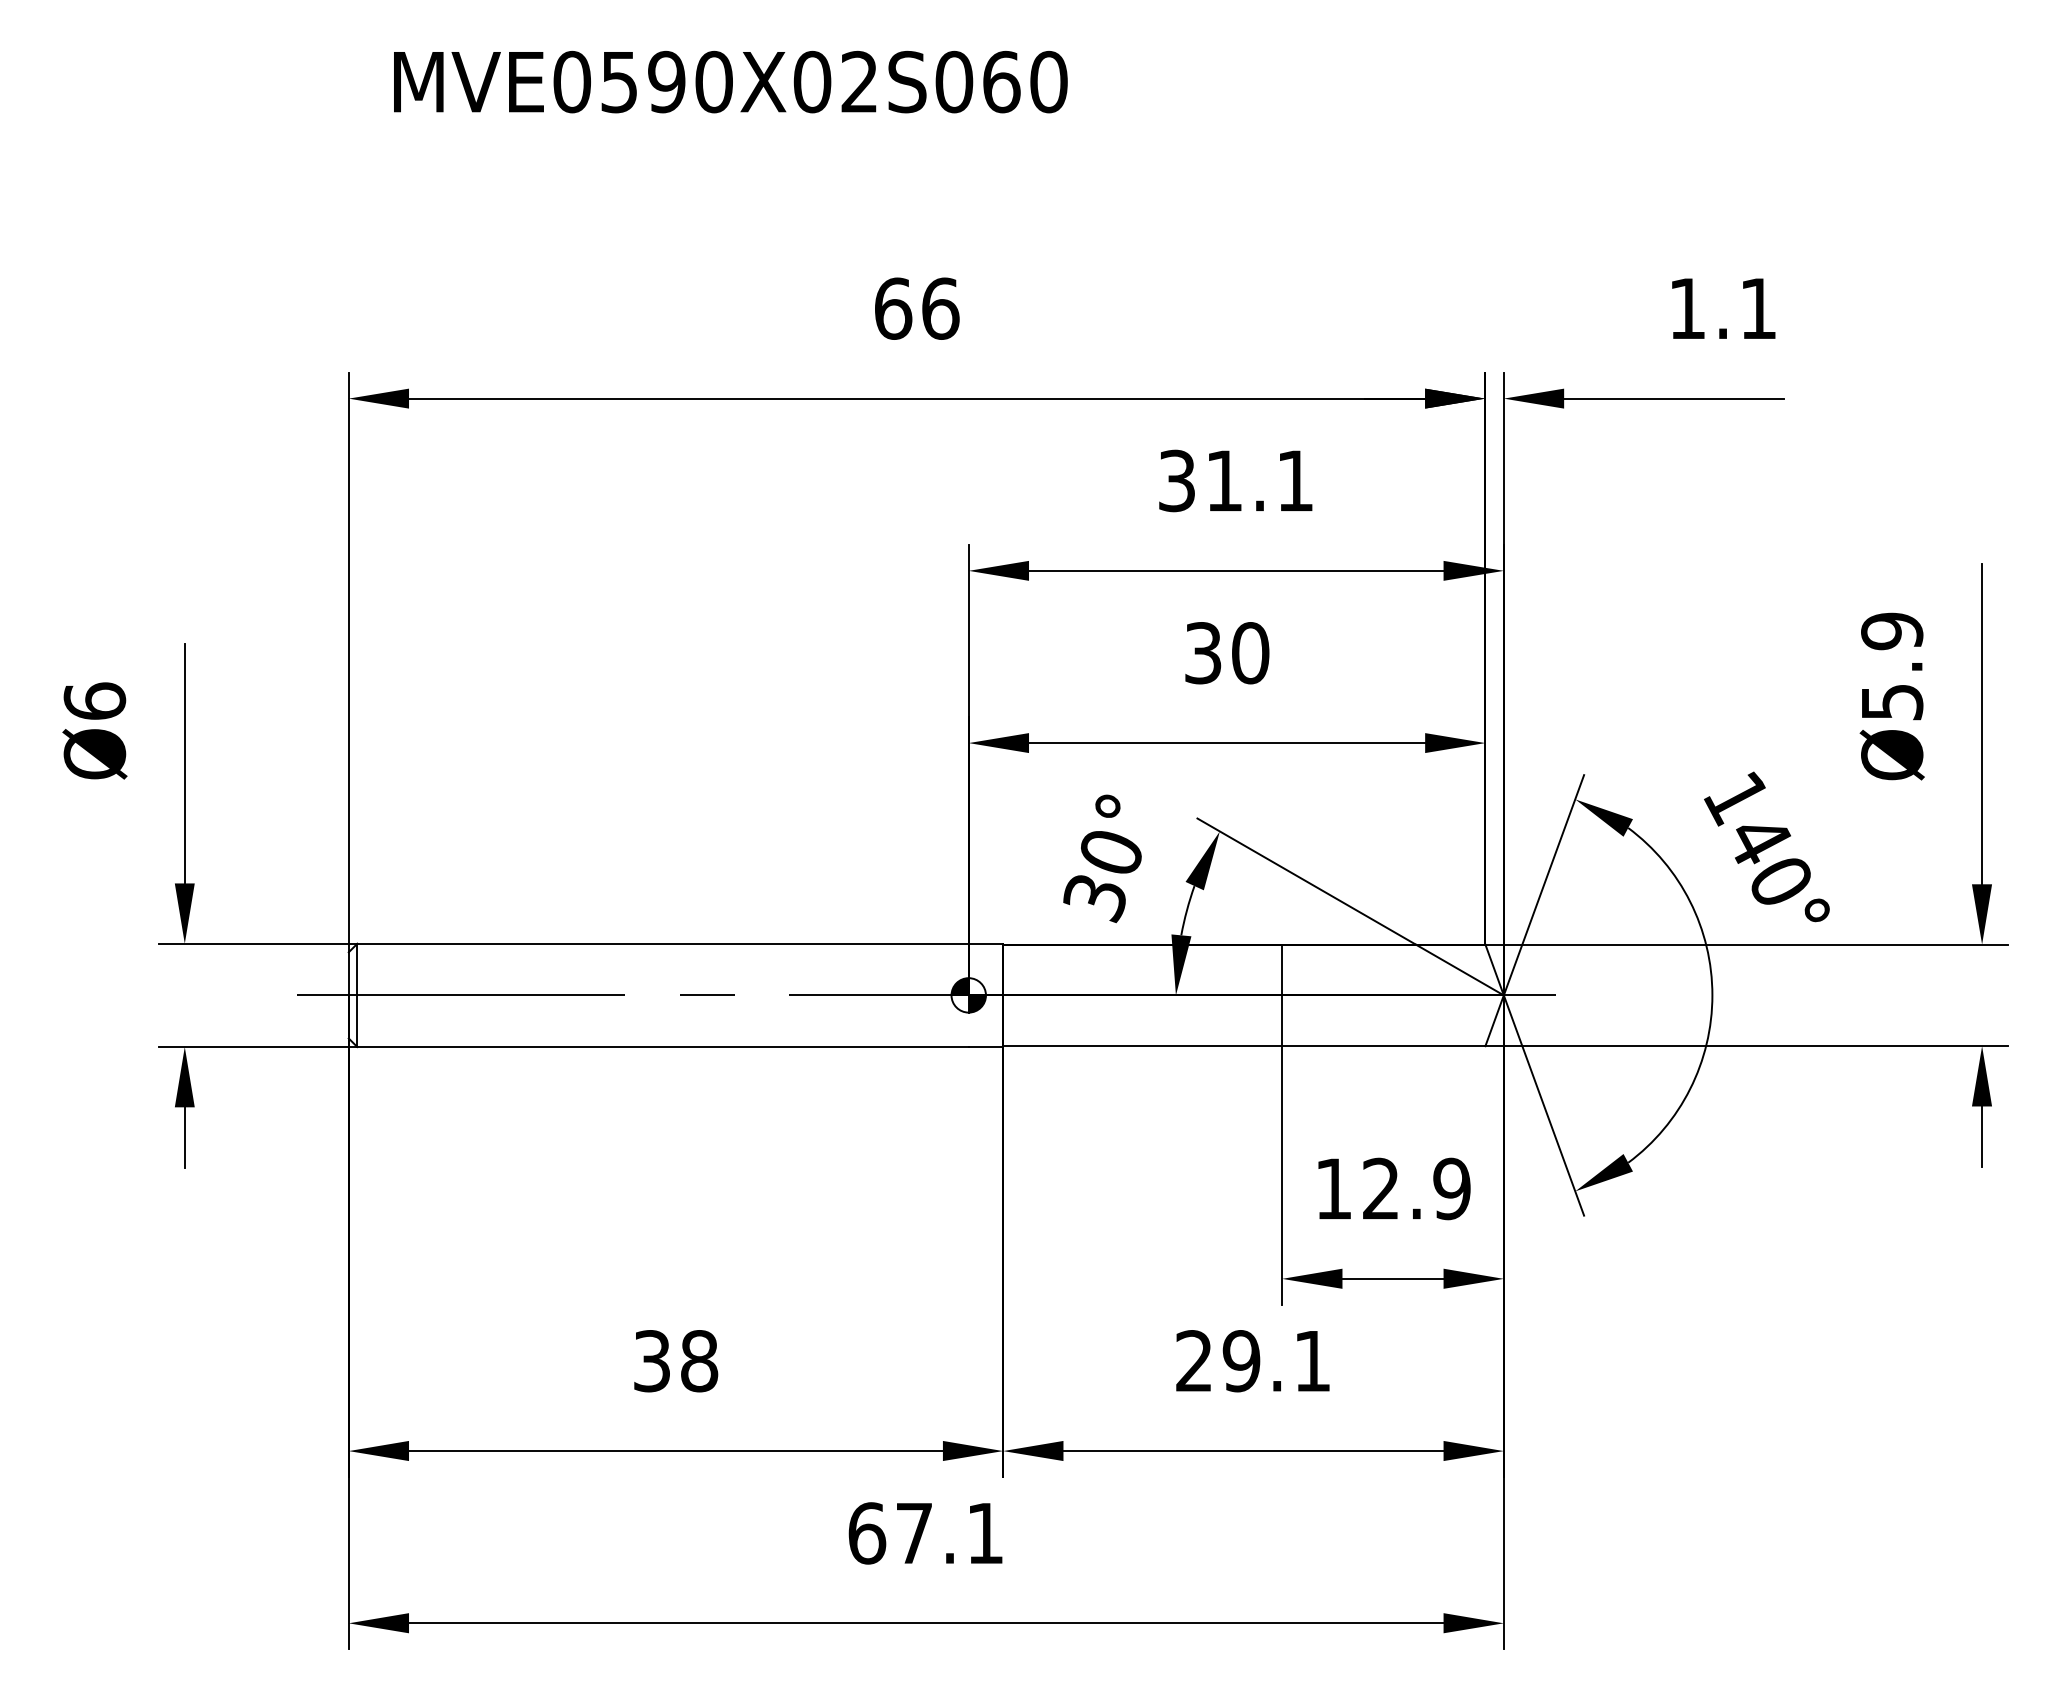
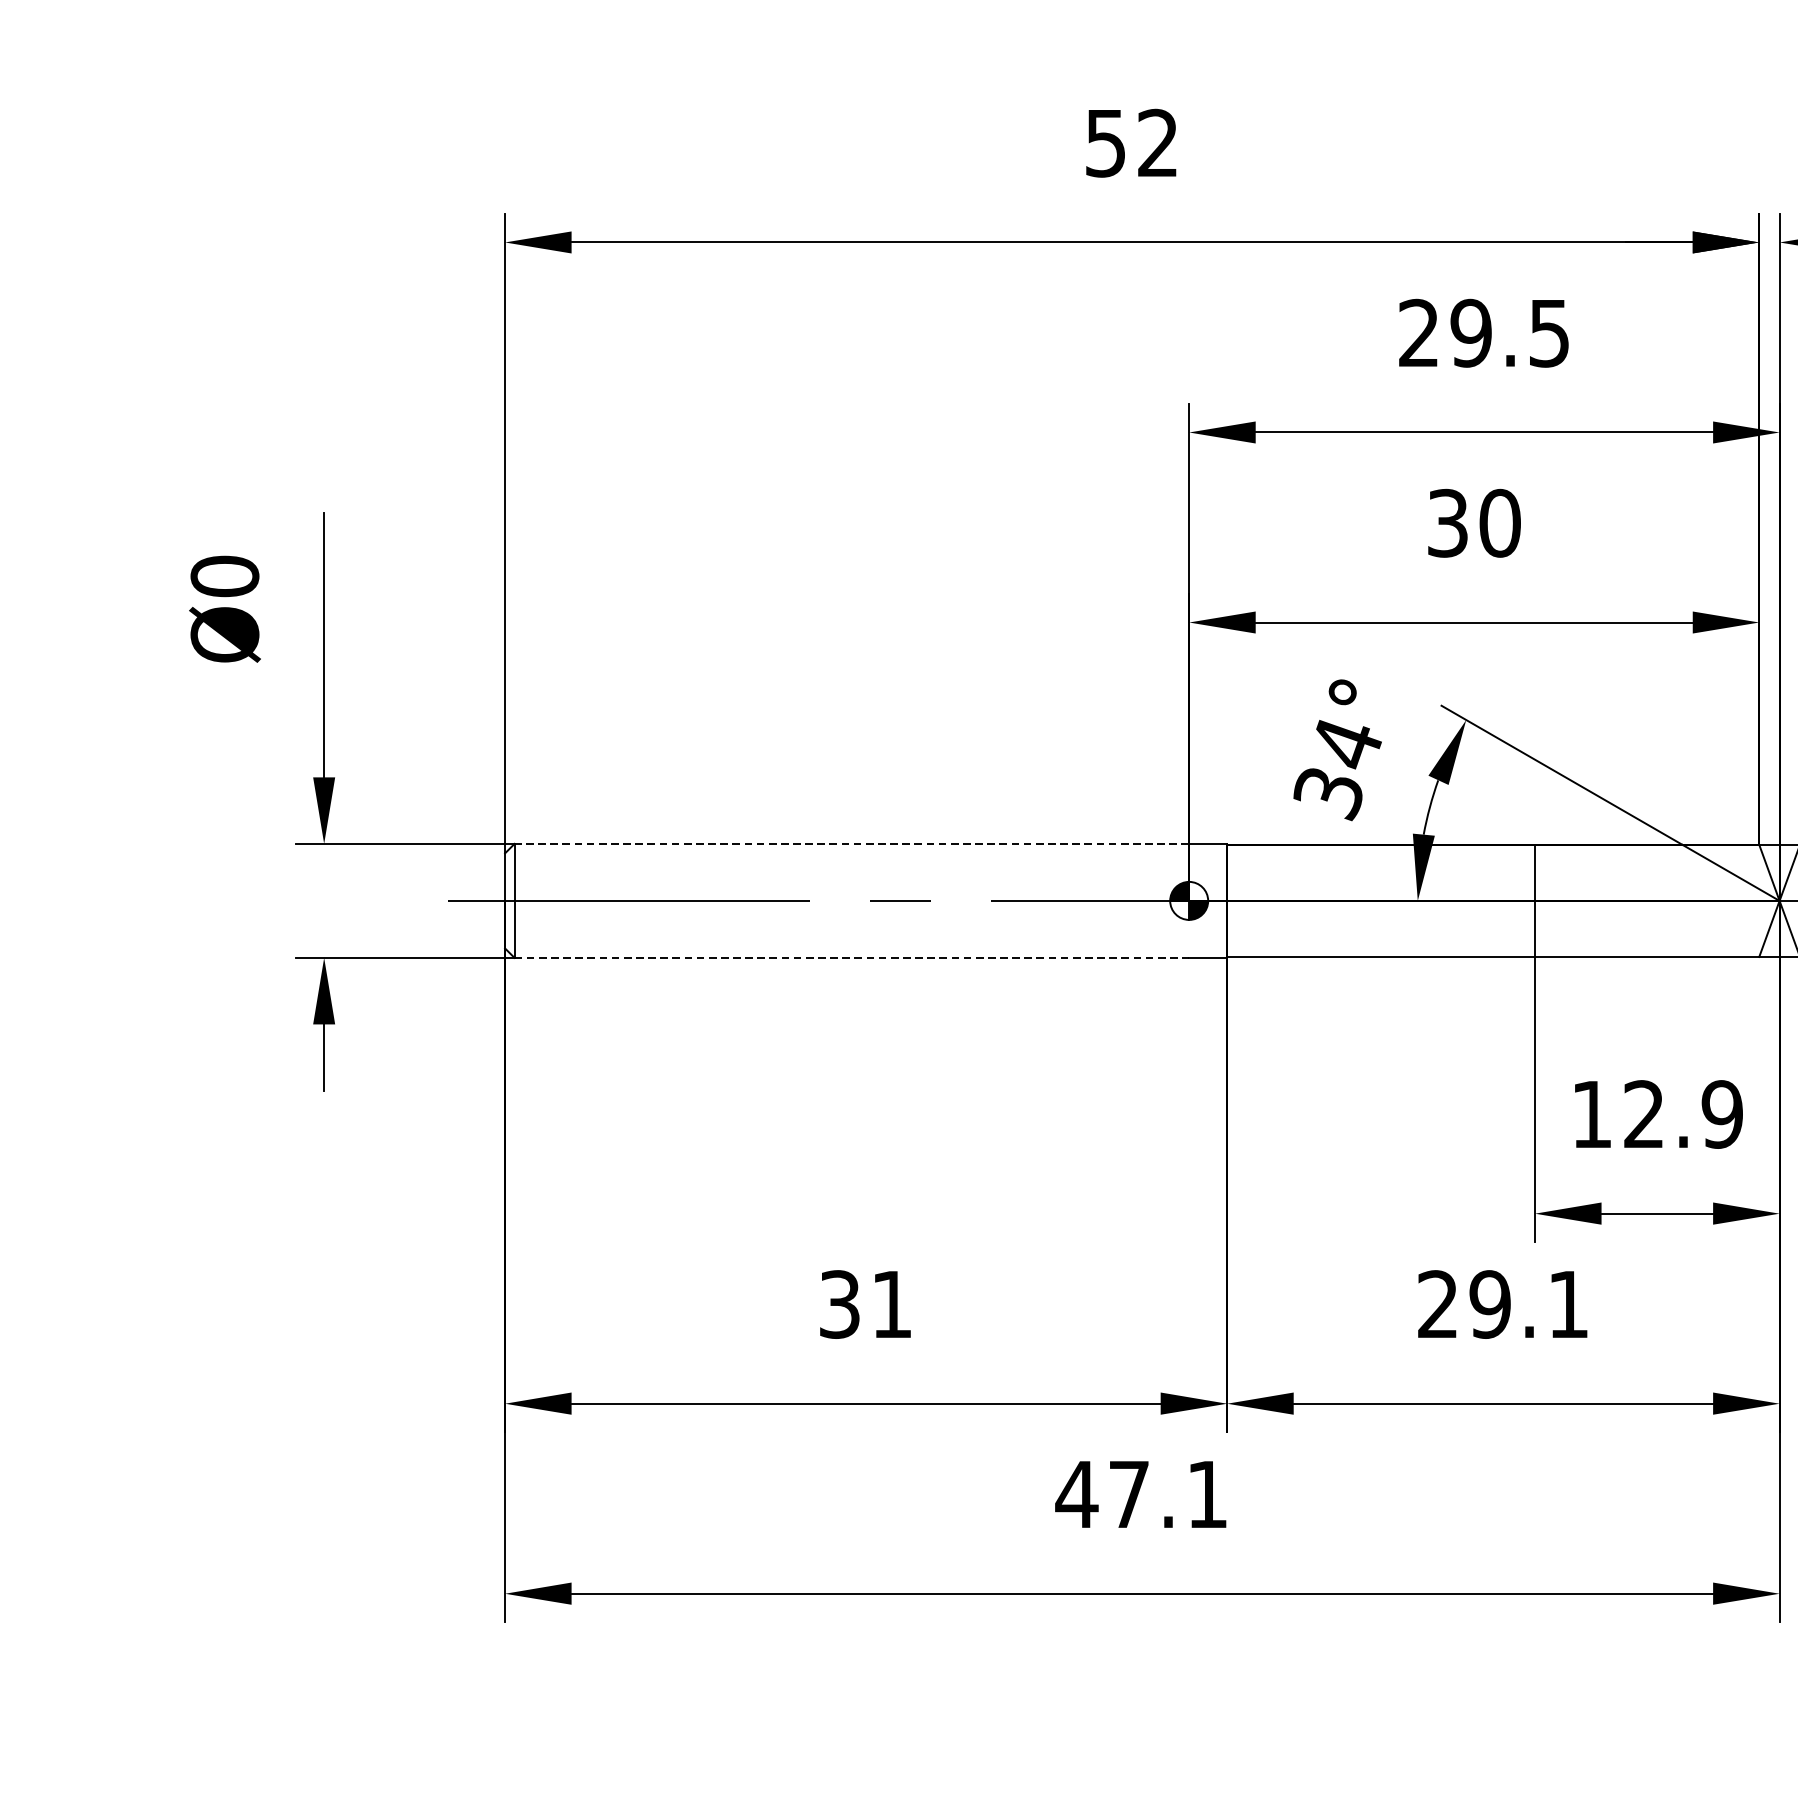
text: (917, 308) -> (1132, 143), 66 -> 52
text: (1235, 480) -> (1483, 332), 31.1 -> 29.5
text: (94, 700) -> (224, 575), Ø6 -> Ø0
text: (1112, 853) -> (1347, 744), 30° -> 34°
line: (663, 943) -> (852, 843), solid -> dashed
line: (663, 1047) -> (852, 958), solid -> dashed
text: (699, 1361) -> (892, 1304), 38 -> 31
text: (866, 1533) -> (1076, 1494), 67.1 -> 47.1

